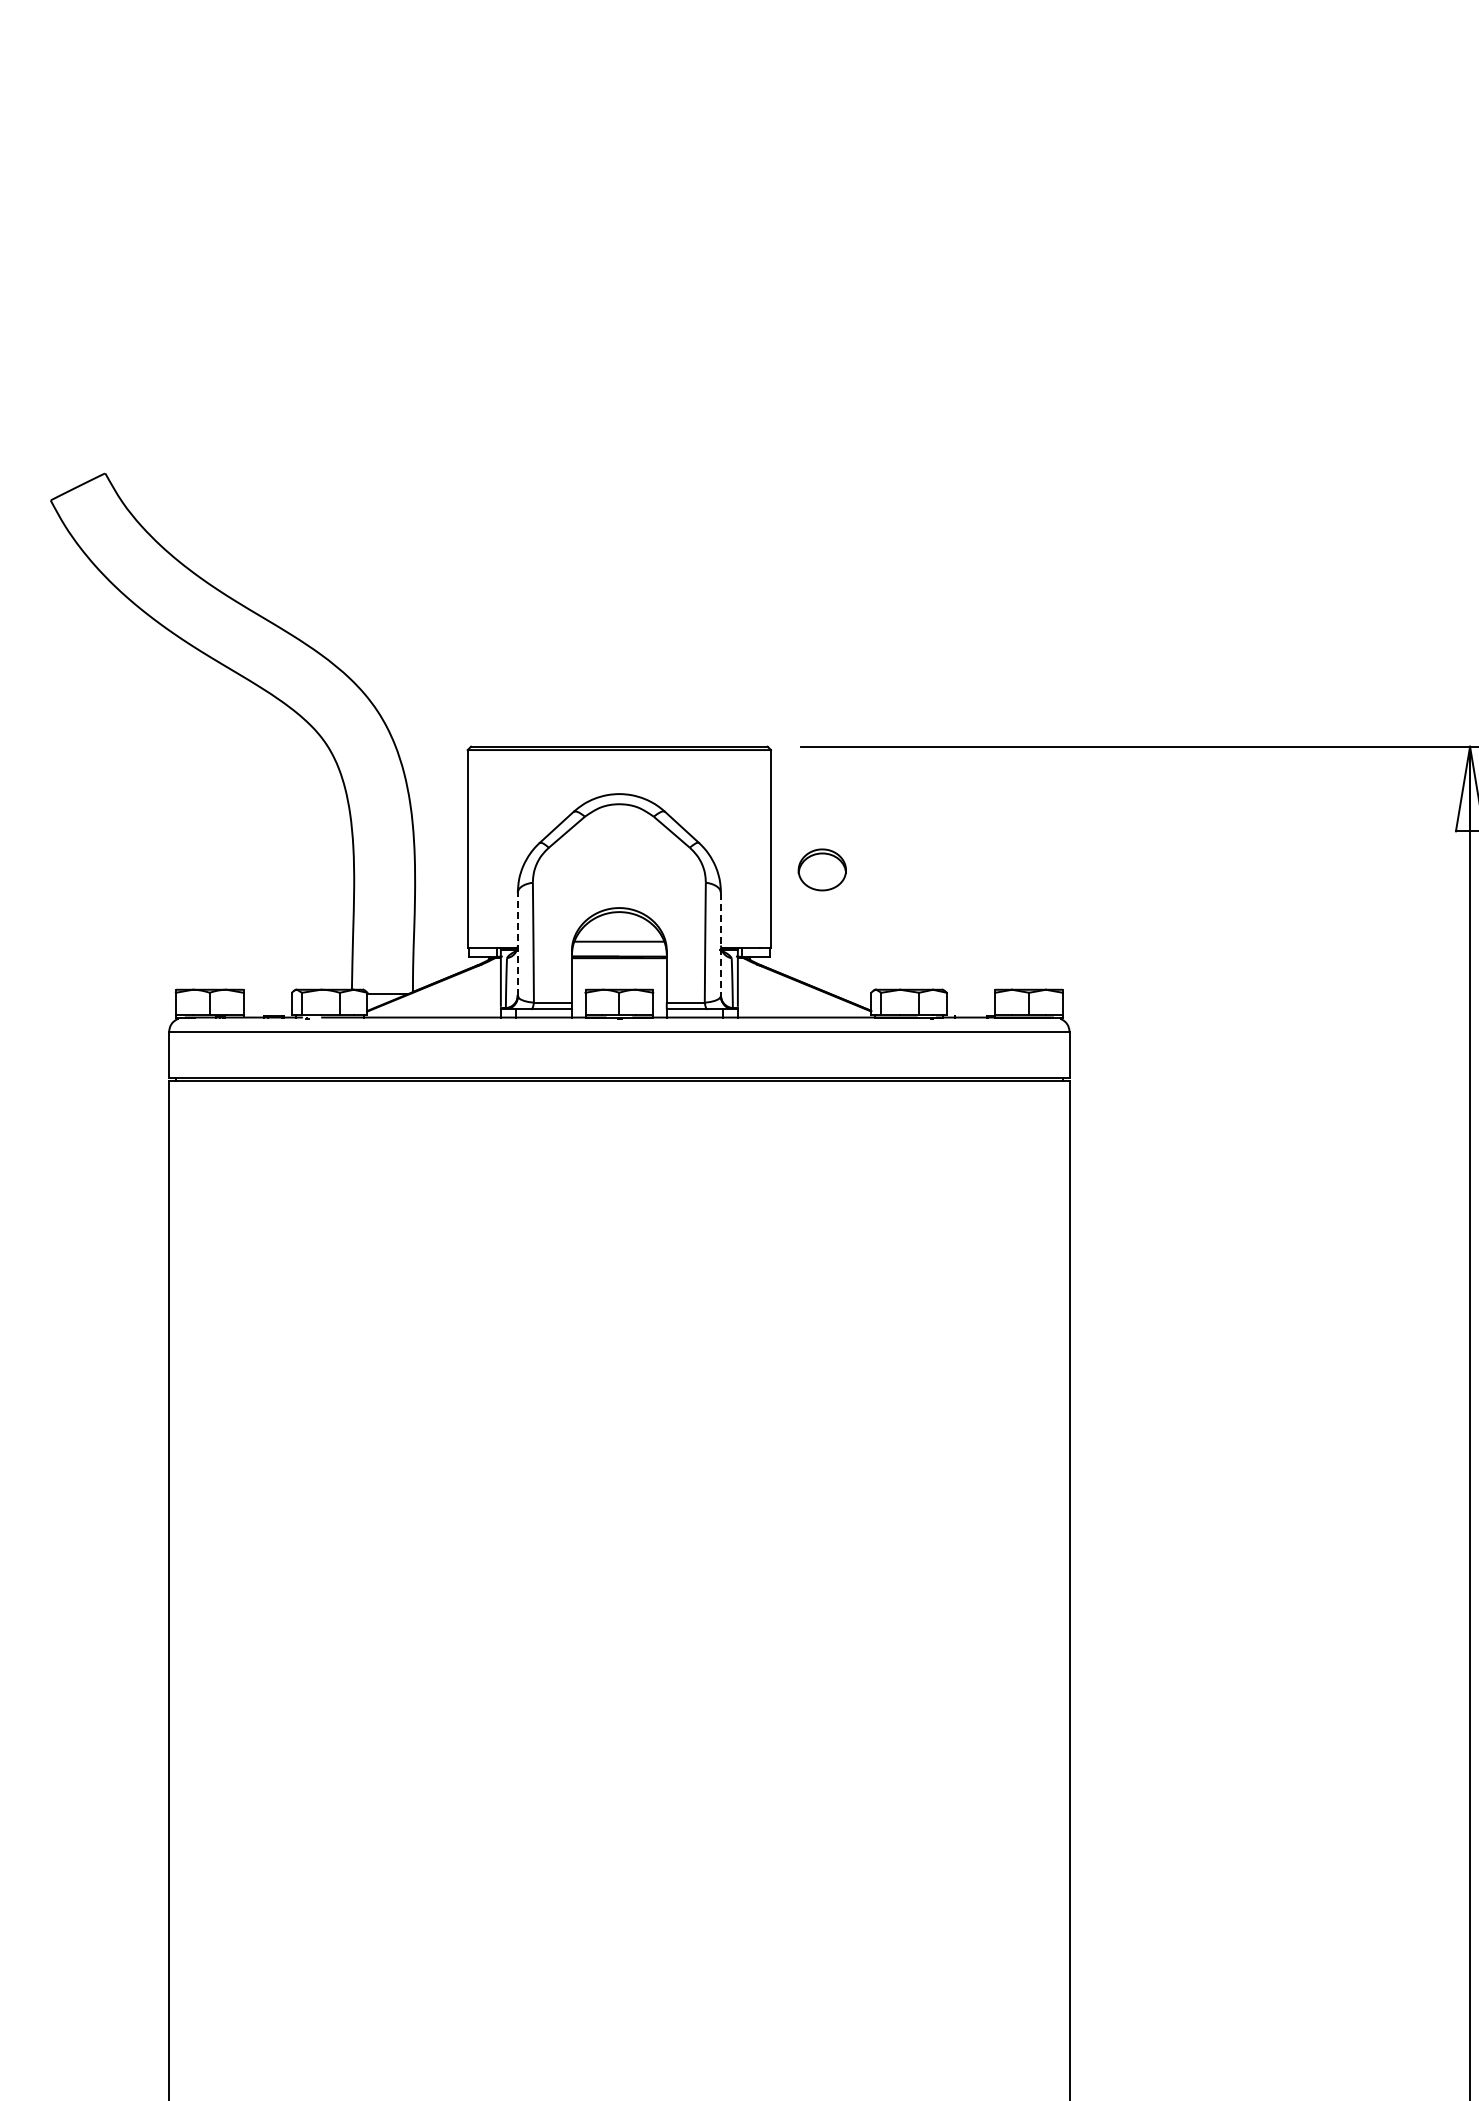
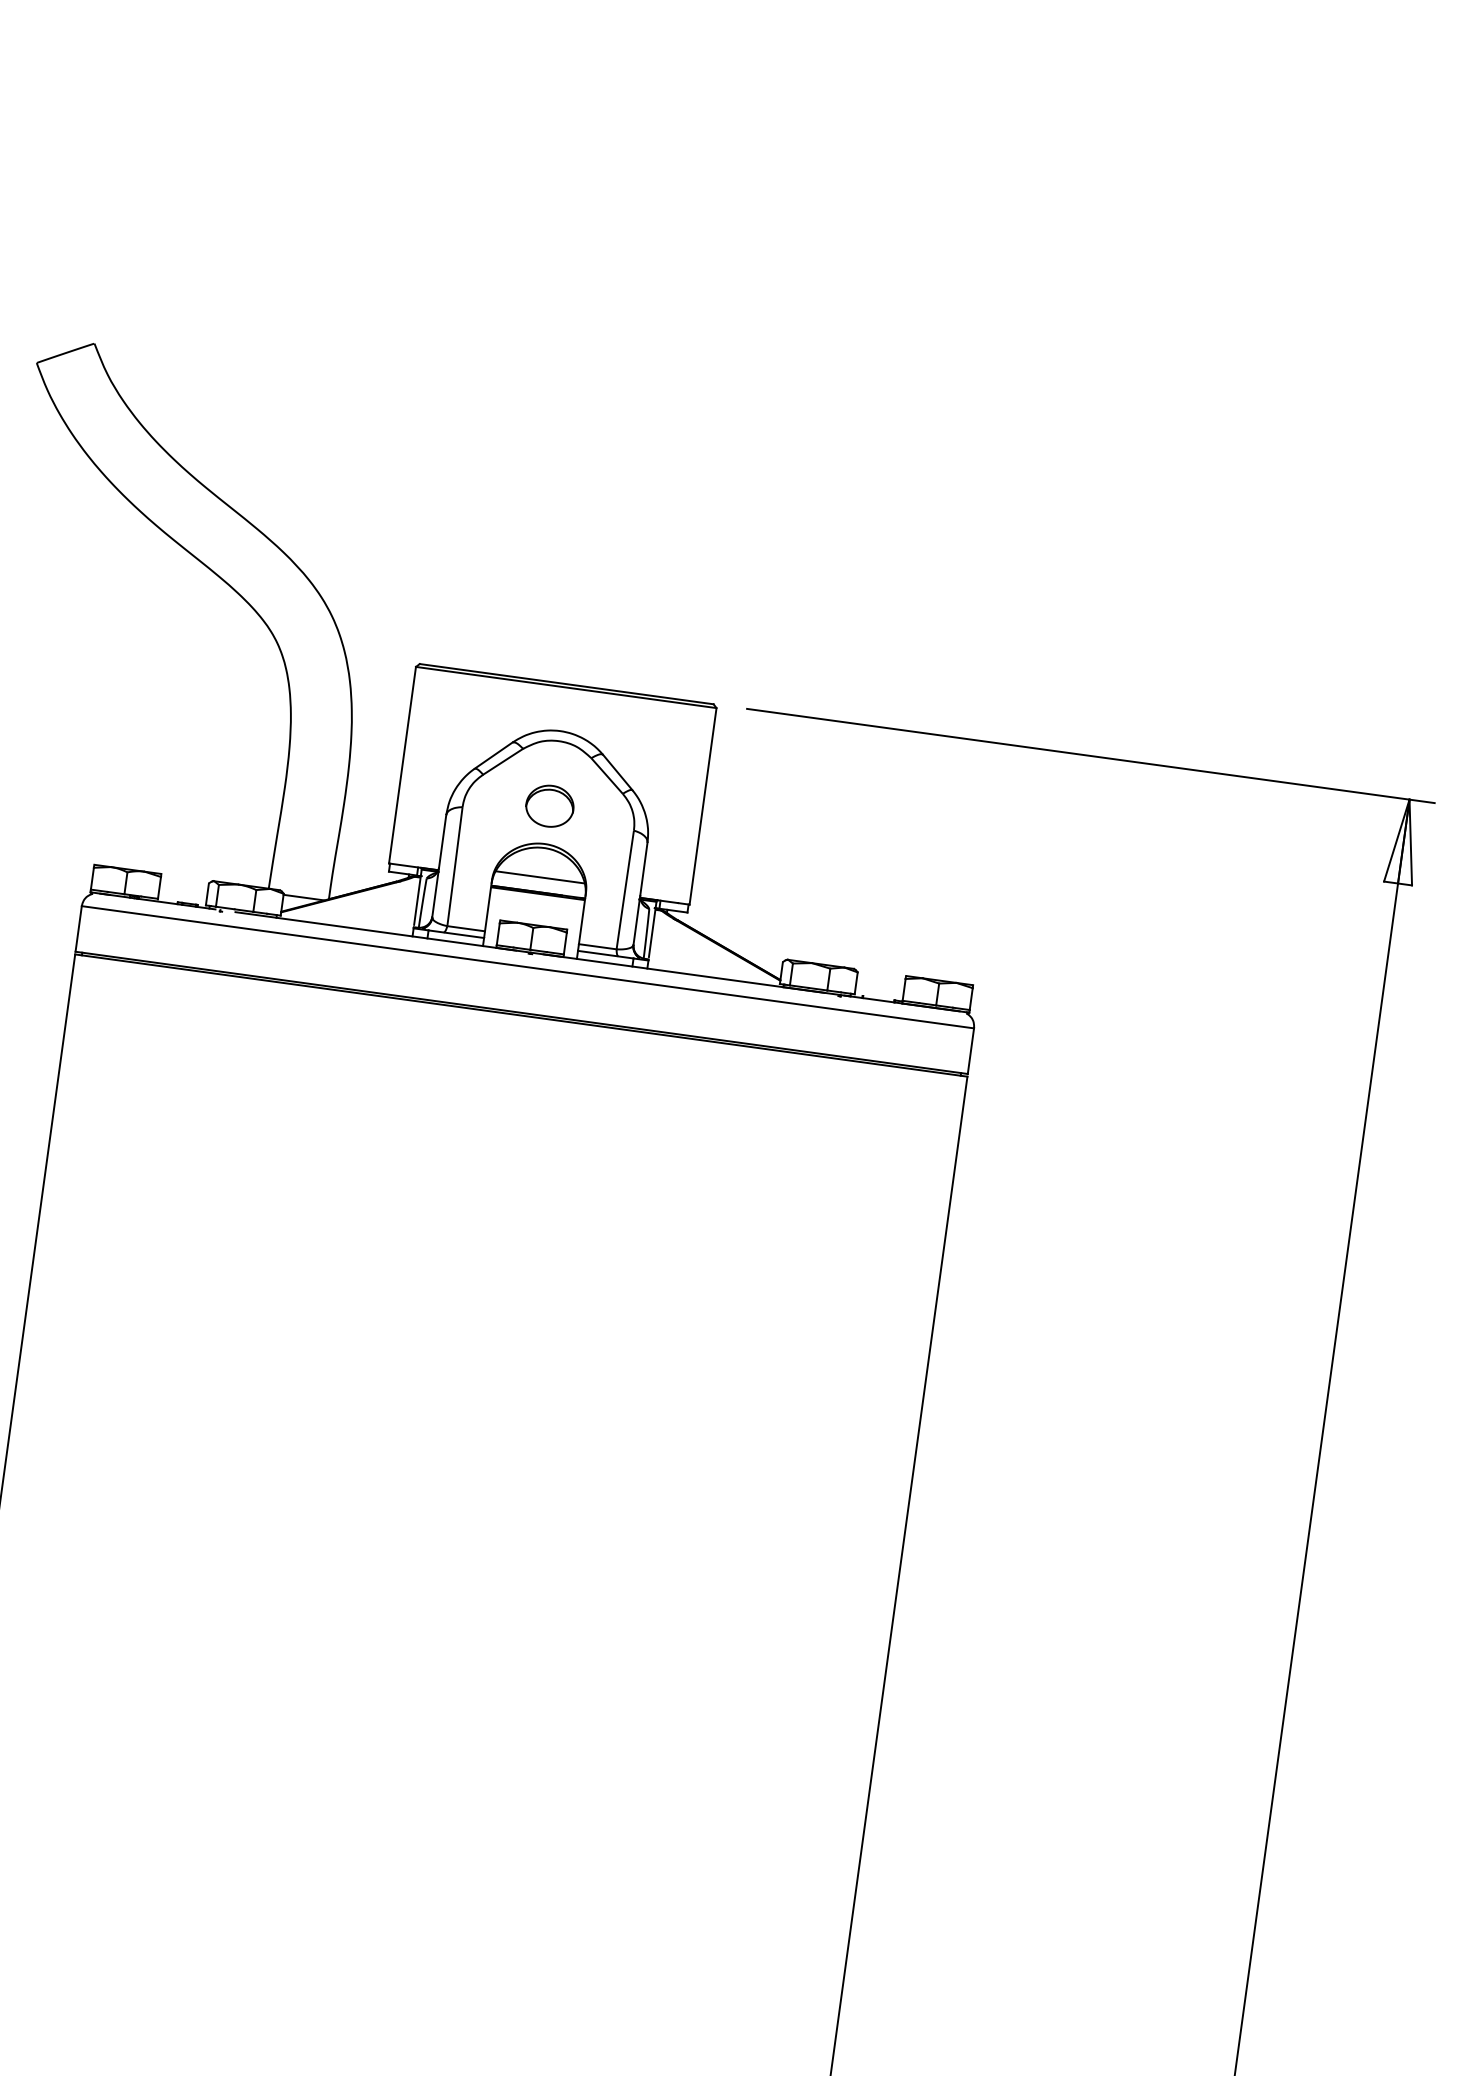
part: (821, 869) -> (549, 805), moved
line: (517, 944) -> (438, 866), dashed -> solid
line: (720, 944) -> (640, 893), dashed -> solid

